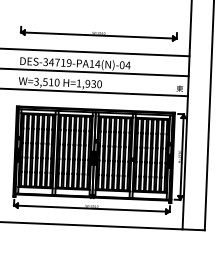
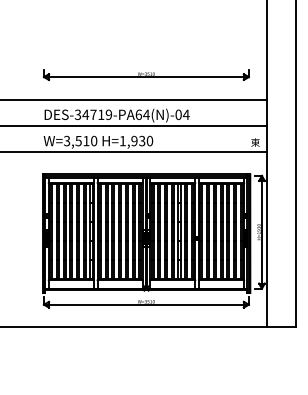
text: (91, 63) -> (138, 114), DES-34719-PA14(N)-04 -> DES-34719-PA64(N)-04

